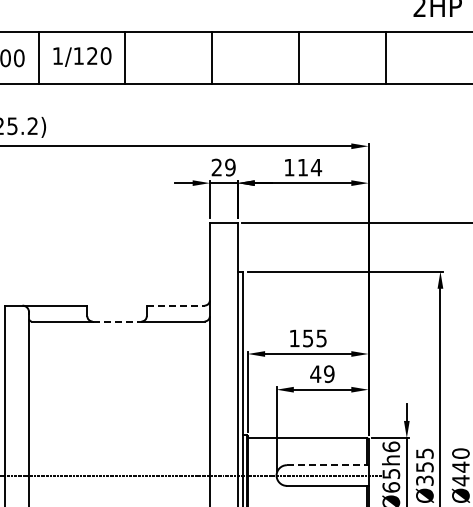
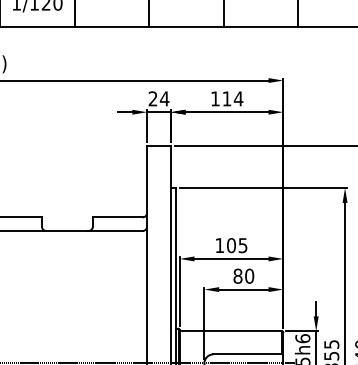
text: (229, 167) -> (163, 98), 29 -> 24
line: (175, 305) -> (117, 217), dashed -> solid
line: (117, 321) -> (67, 231), dashed -> solid
text: (307, 338) -> (230, 245), 155 -> 105
text: (322, 374) -> (243, 276), 49 -> 80
line: (327, 465) -> (248, 354), dashed -> solid

